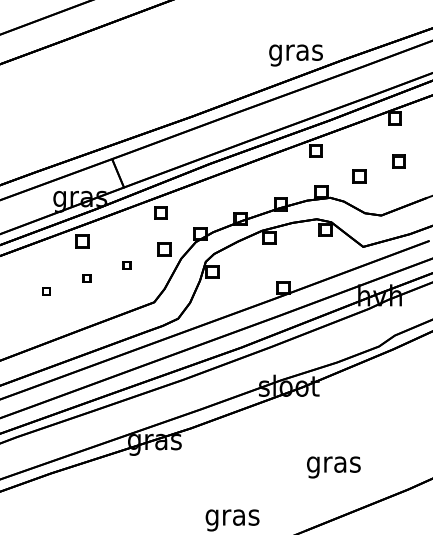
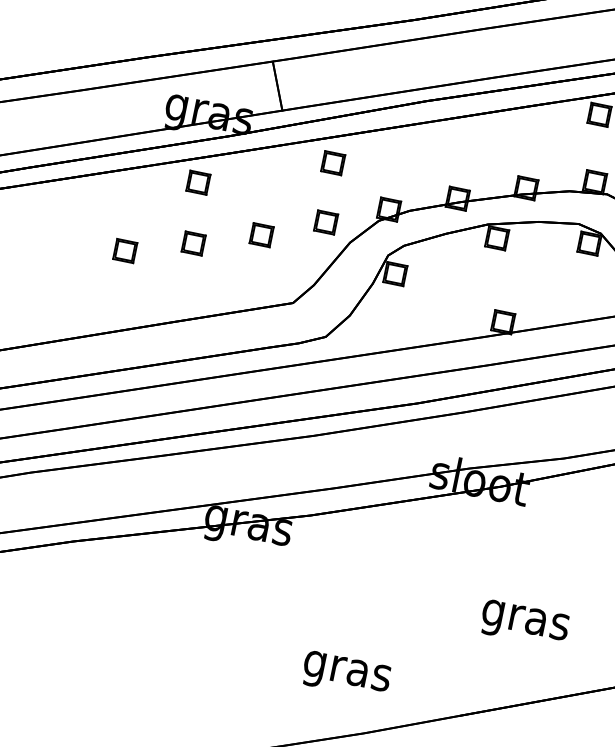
part: (126, 265) -> (260, 235), size x1.67
part: (86, 278) -> (193, 243), size x1.67
part: (46, 291) -> (125, 250), size x1.67

